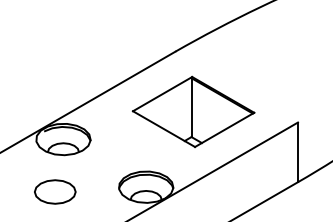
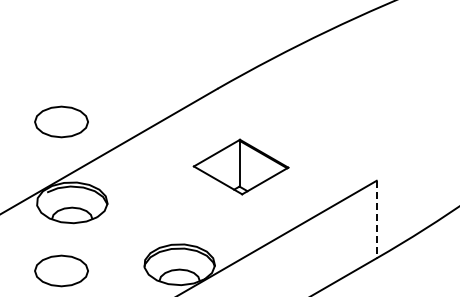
part: (55, 76) -> (61, 121), added
part: (193, 111) -> (240, 166), size x0.6
line: (297, 152) -> (376, 219), solid -> dashed

